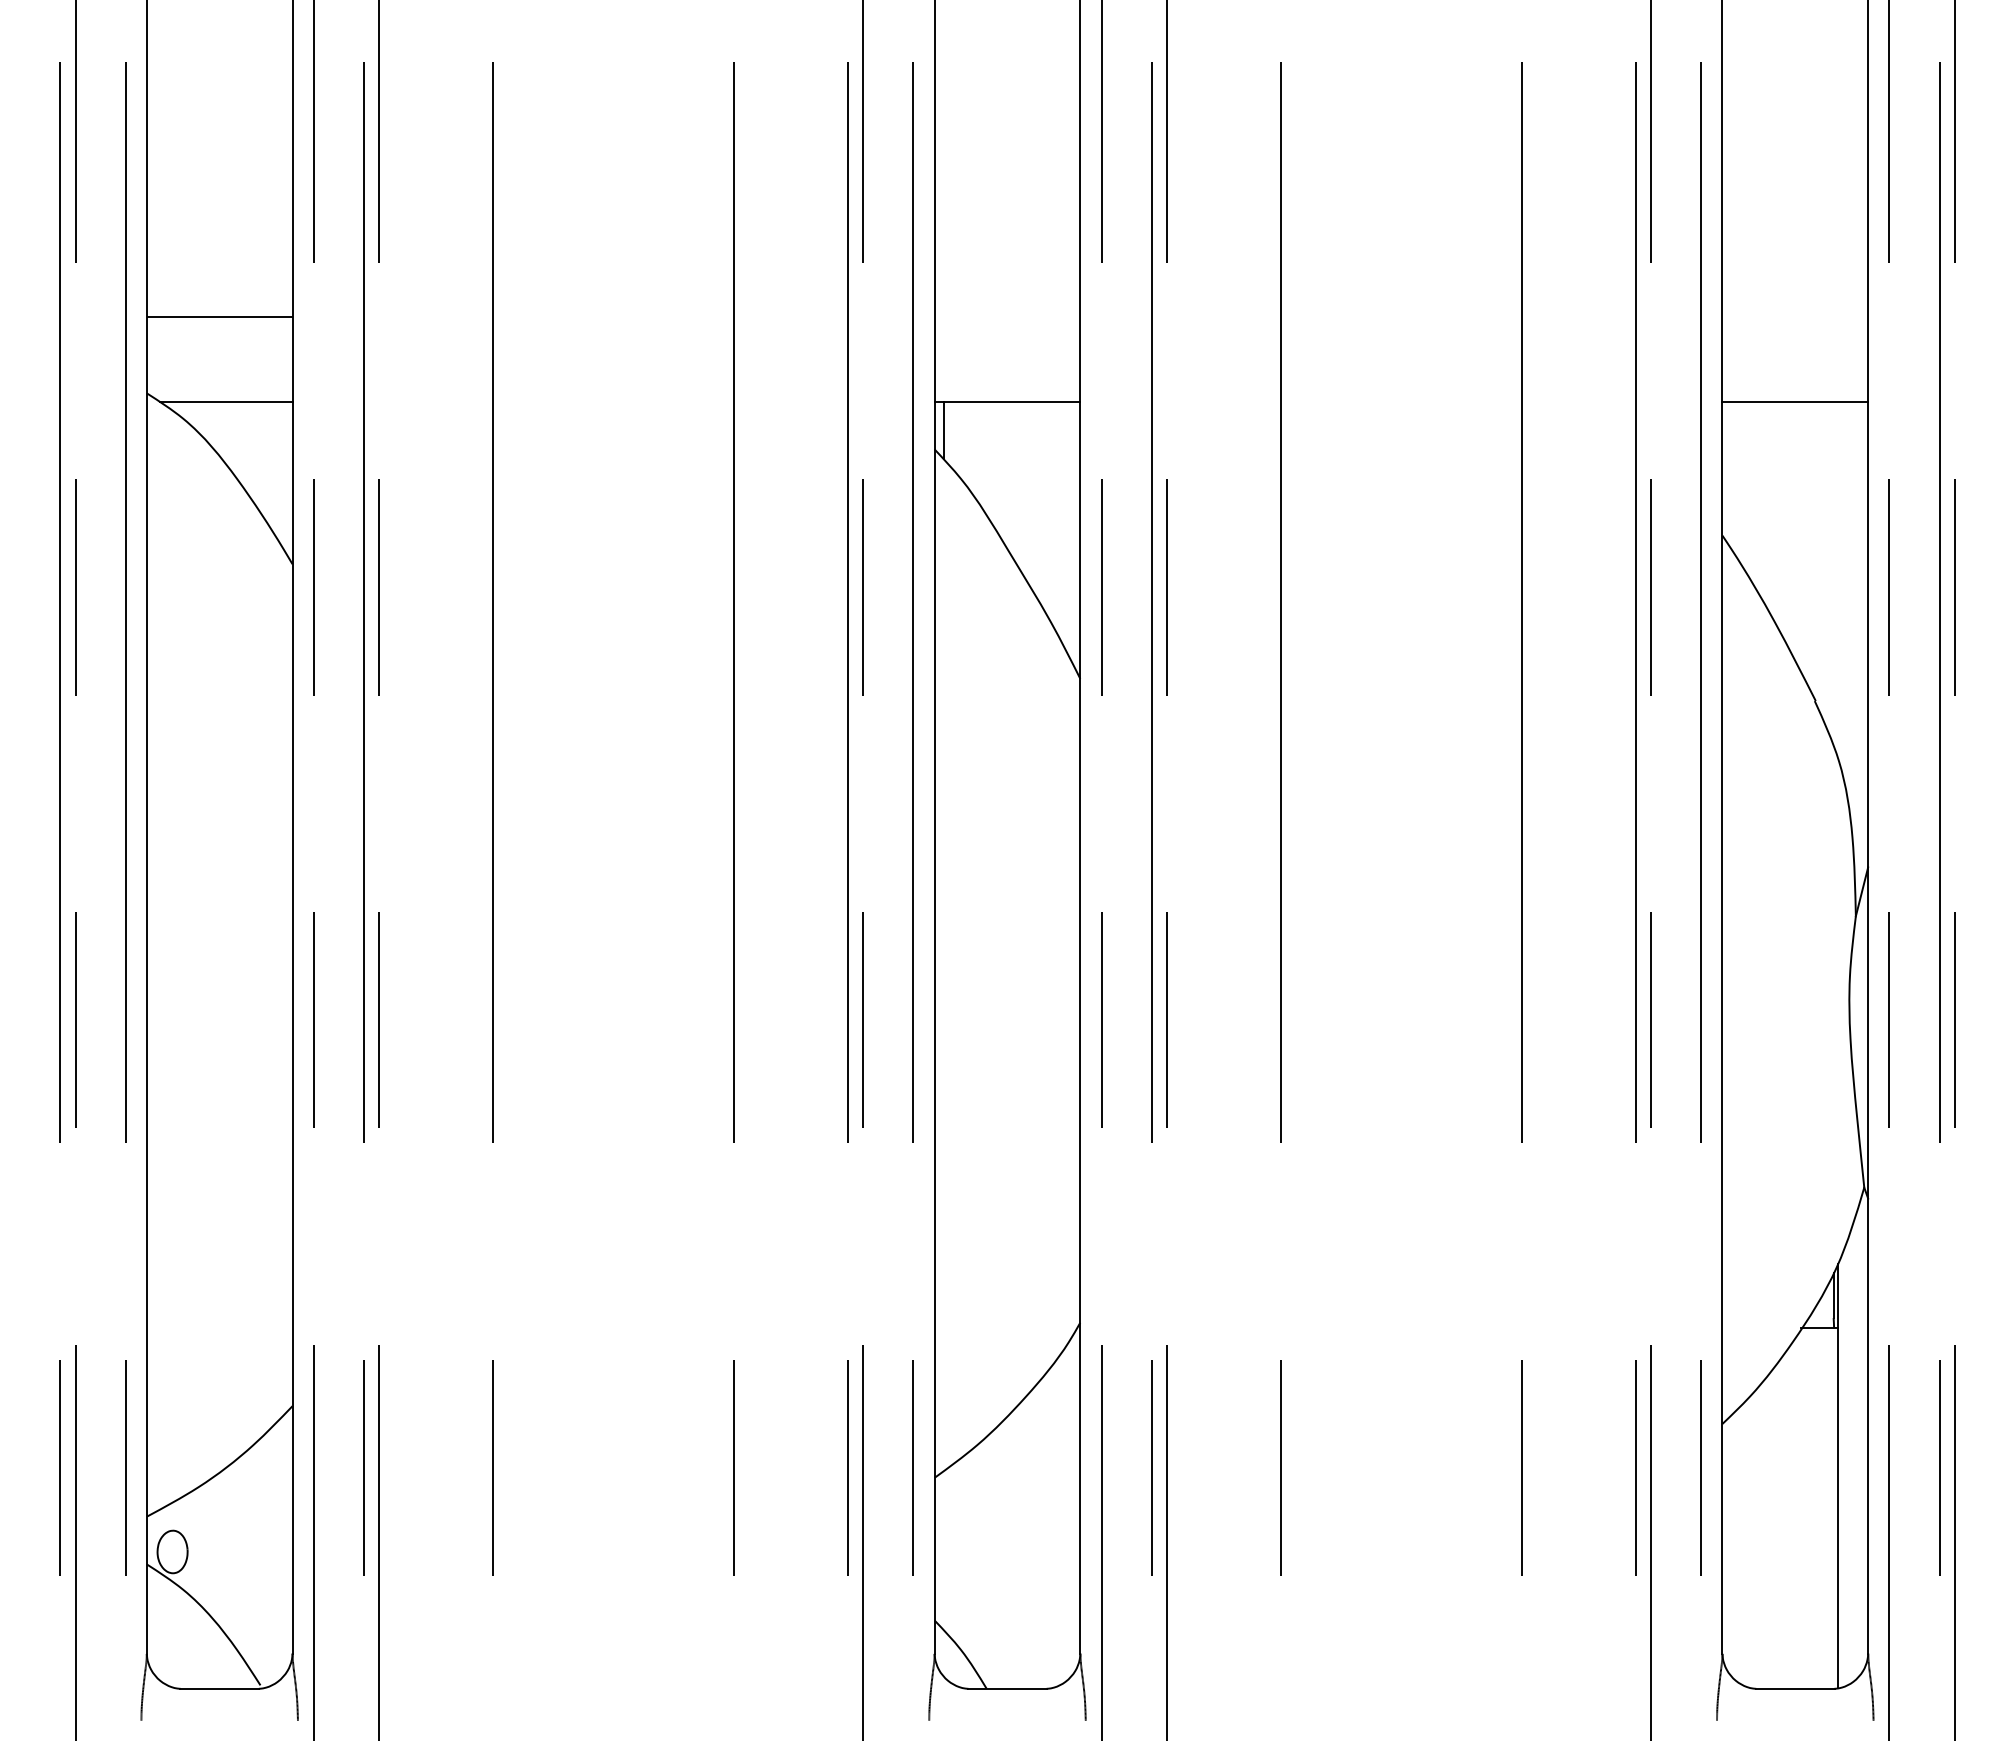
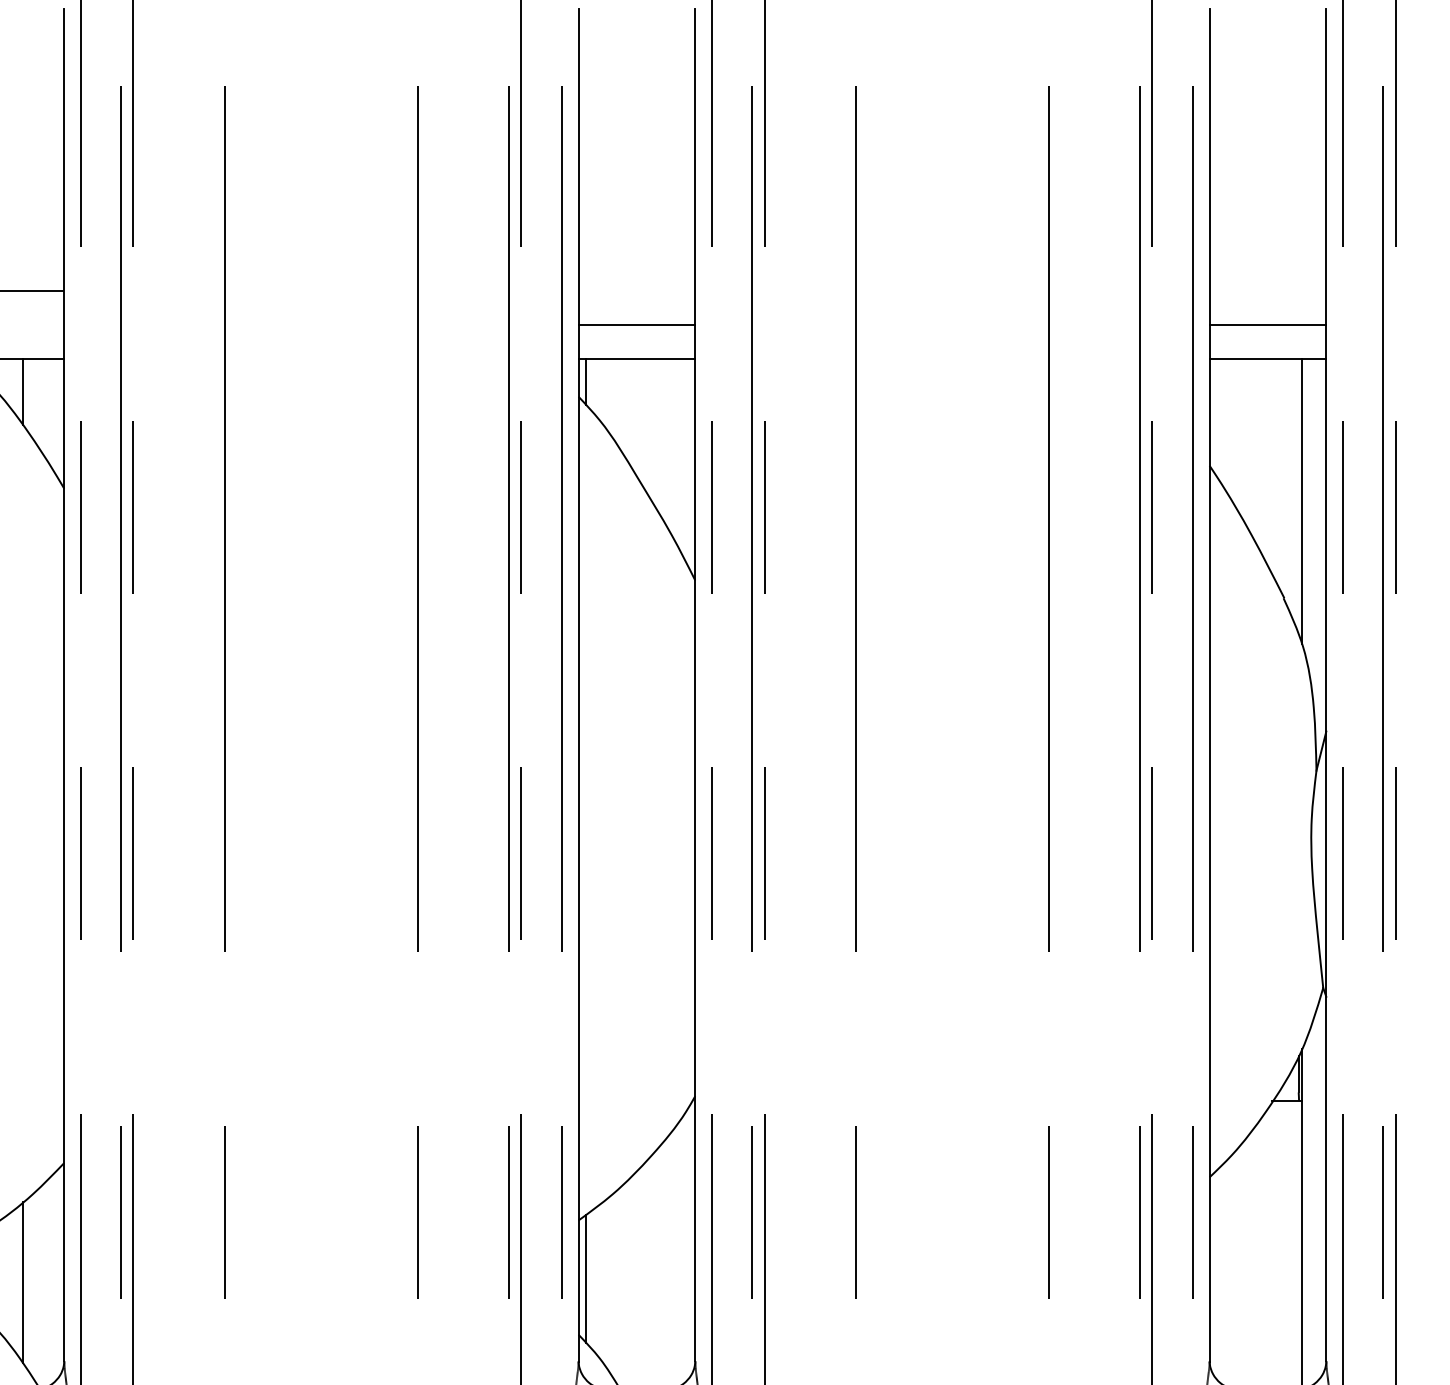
line: (1007, 359) -> (636, 324), added
line: (1795, 359) -> (1268, 324), added
line: (240, 443) -> (22, 391), added
line: (1837, 580) -> (1301, 501), added
line: (943, 1550) -> (585, 1278), added
line: (240, 1554) -> (22, 1281), added

